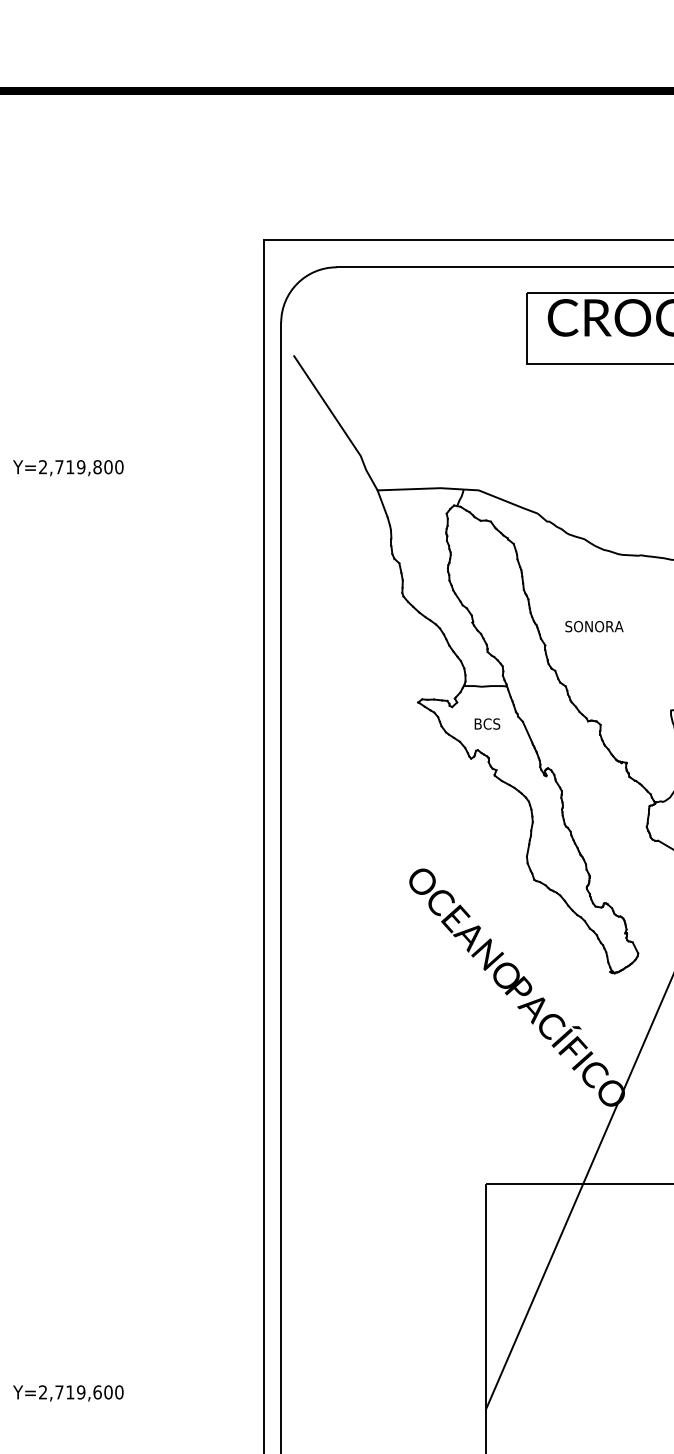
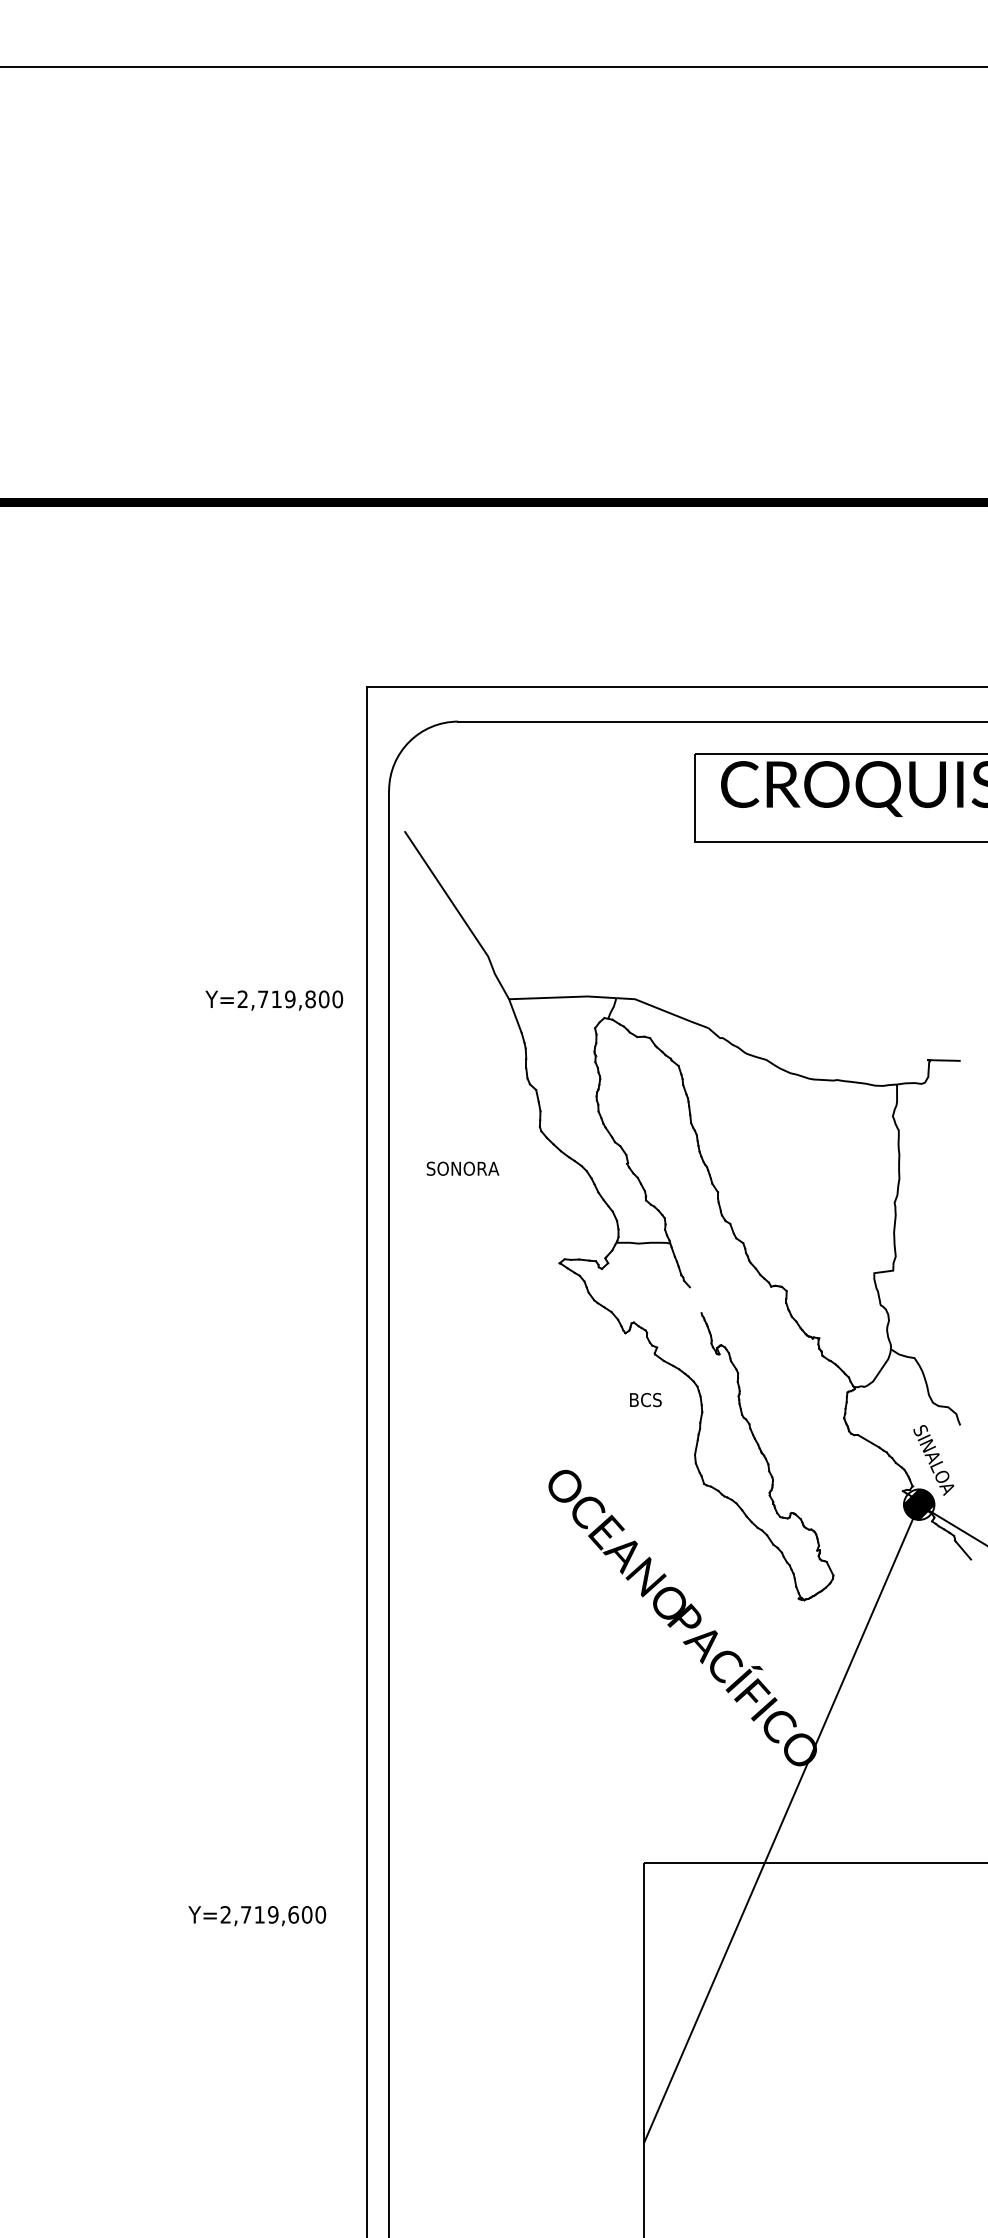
text: (68, 468) -> (274, 1000), moved
text: (594, 626) -> (462, 1168), moved
text: (487, 724) -> (645, 1400), moved
line: (527, 732) -> (695, 1300), removed
text: (68, 1393) -> (257, 1916), moved

